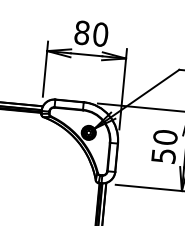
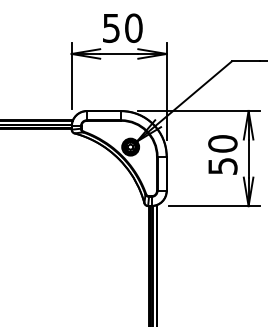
text: (82, 32) -> (111, 27), 80 -> 50

